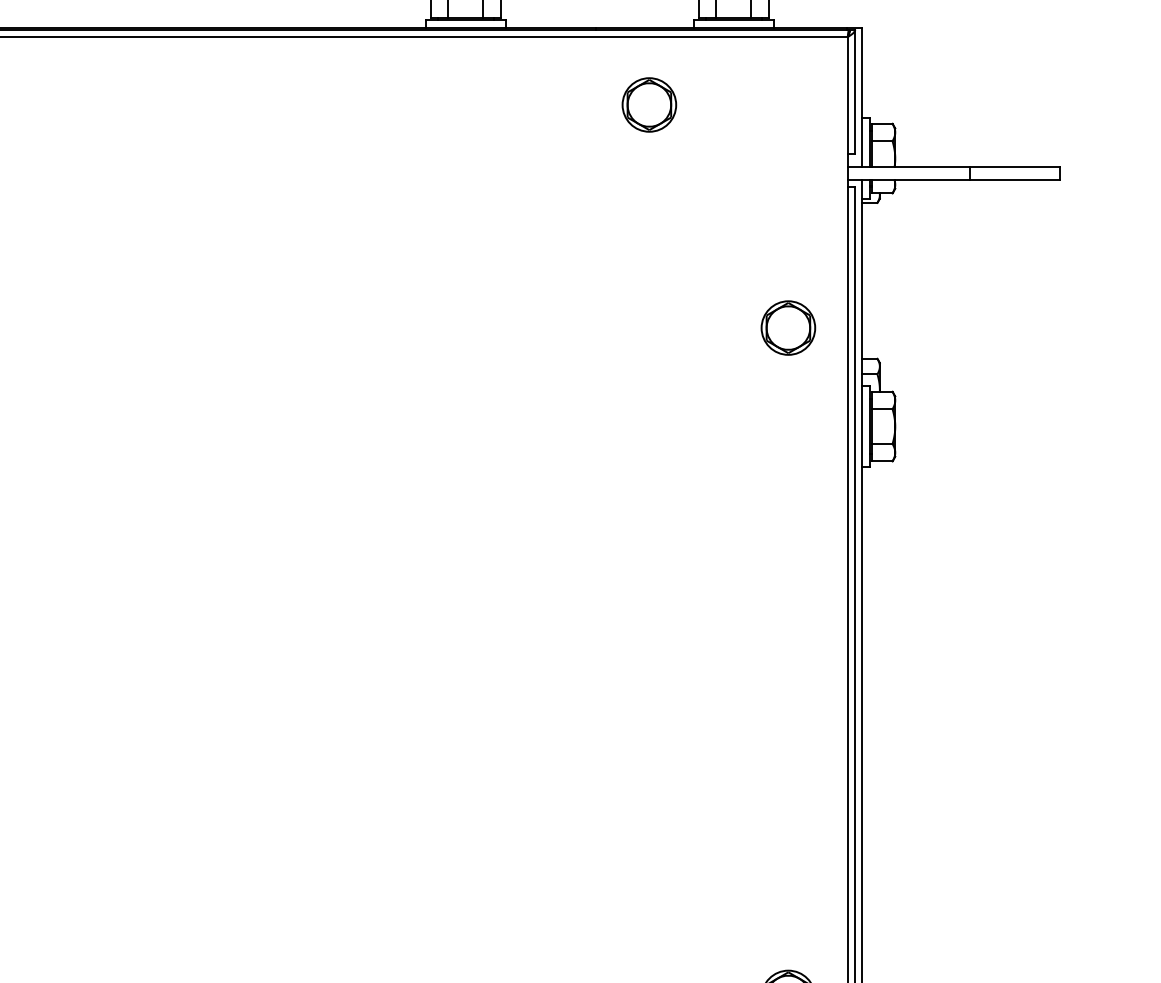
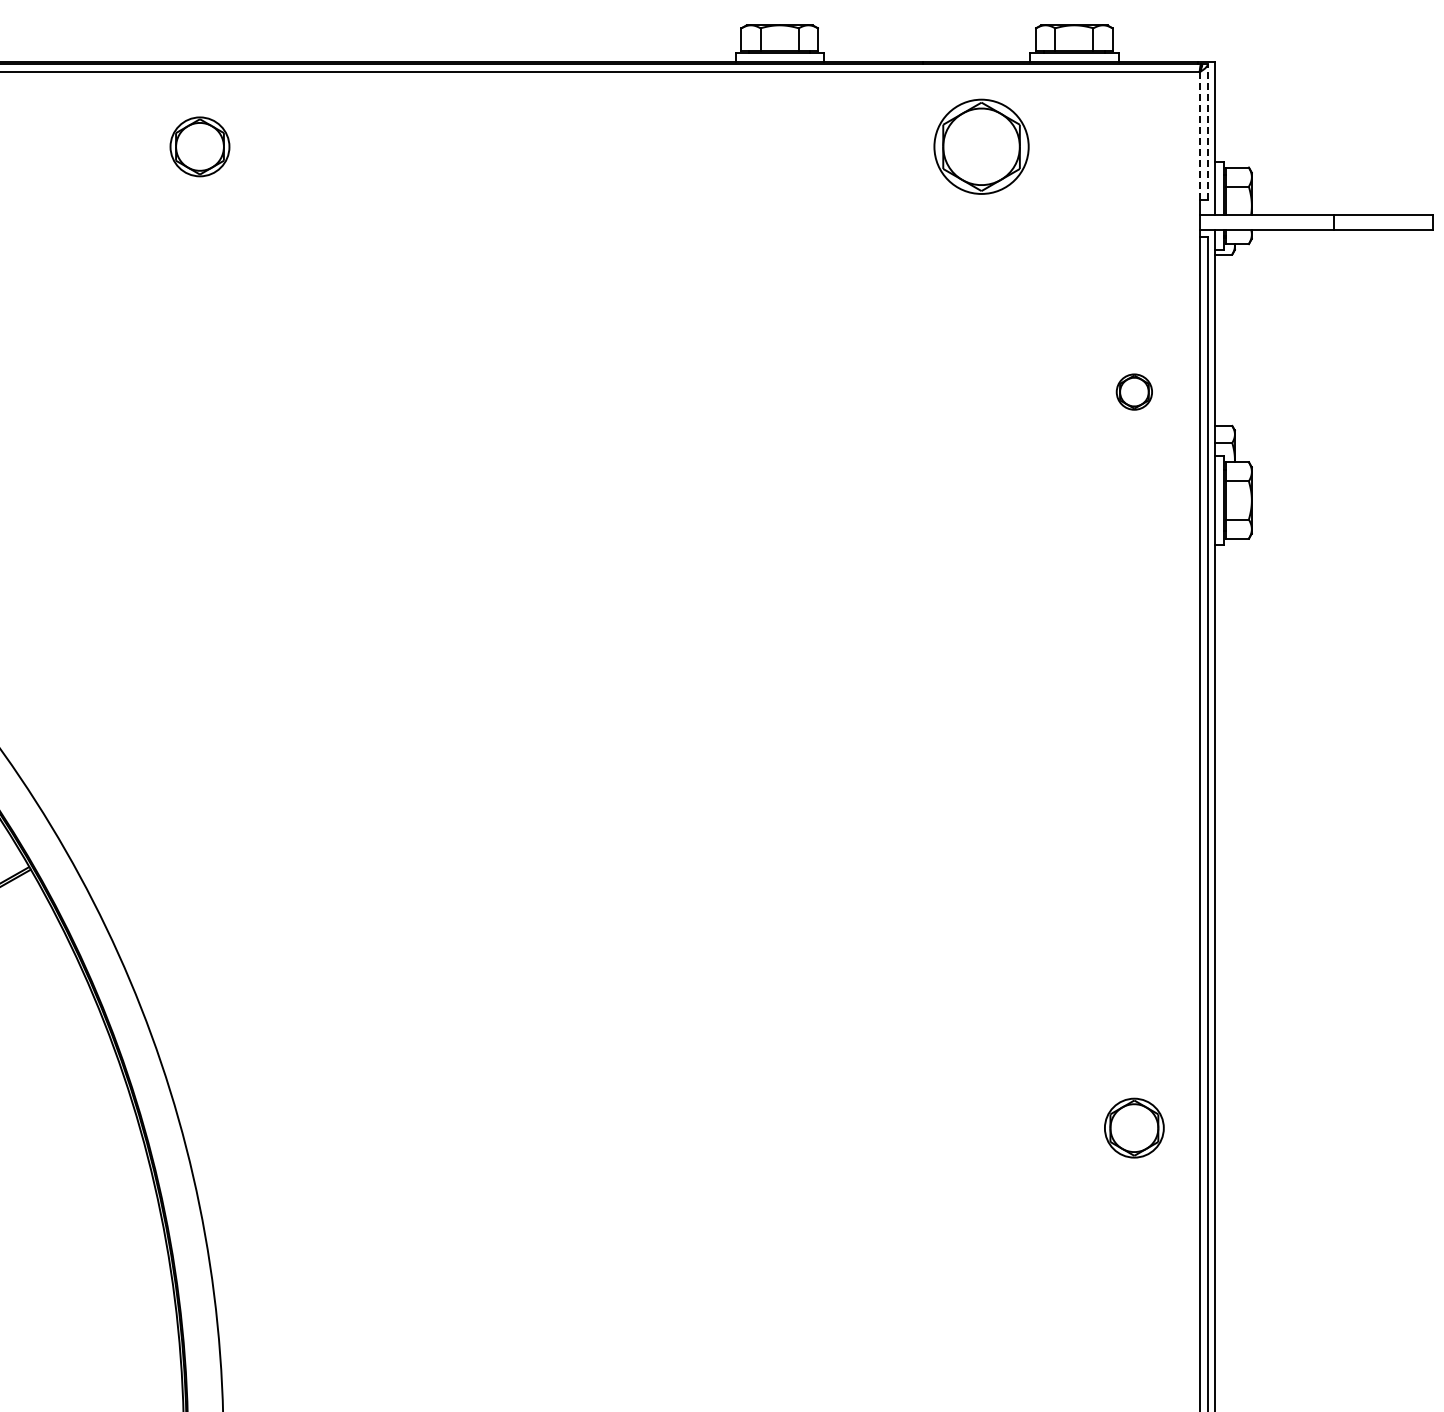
line: (854, 90) -> (1207, 131), solid -> dashed
line: (847, 95) -> (1199, 136), solid -> dashed
part: (649, 104) -> (981, 146), size x1.6
part: (788, 327) -> (1134, 391), size x0.6

